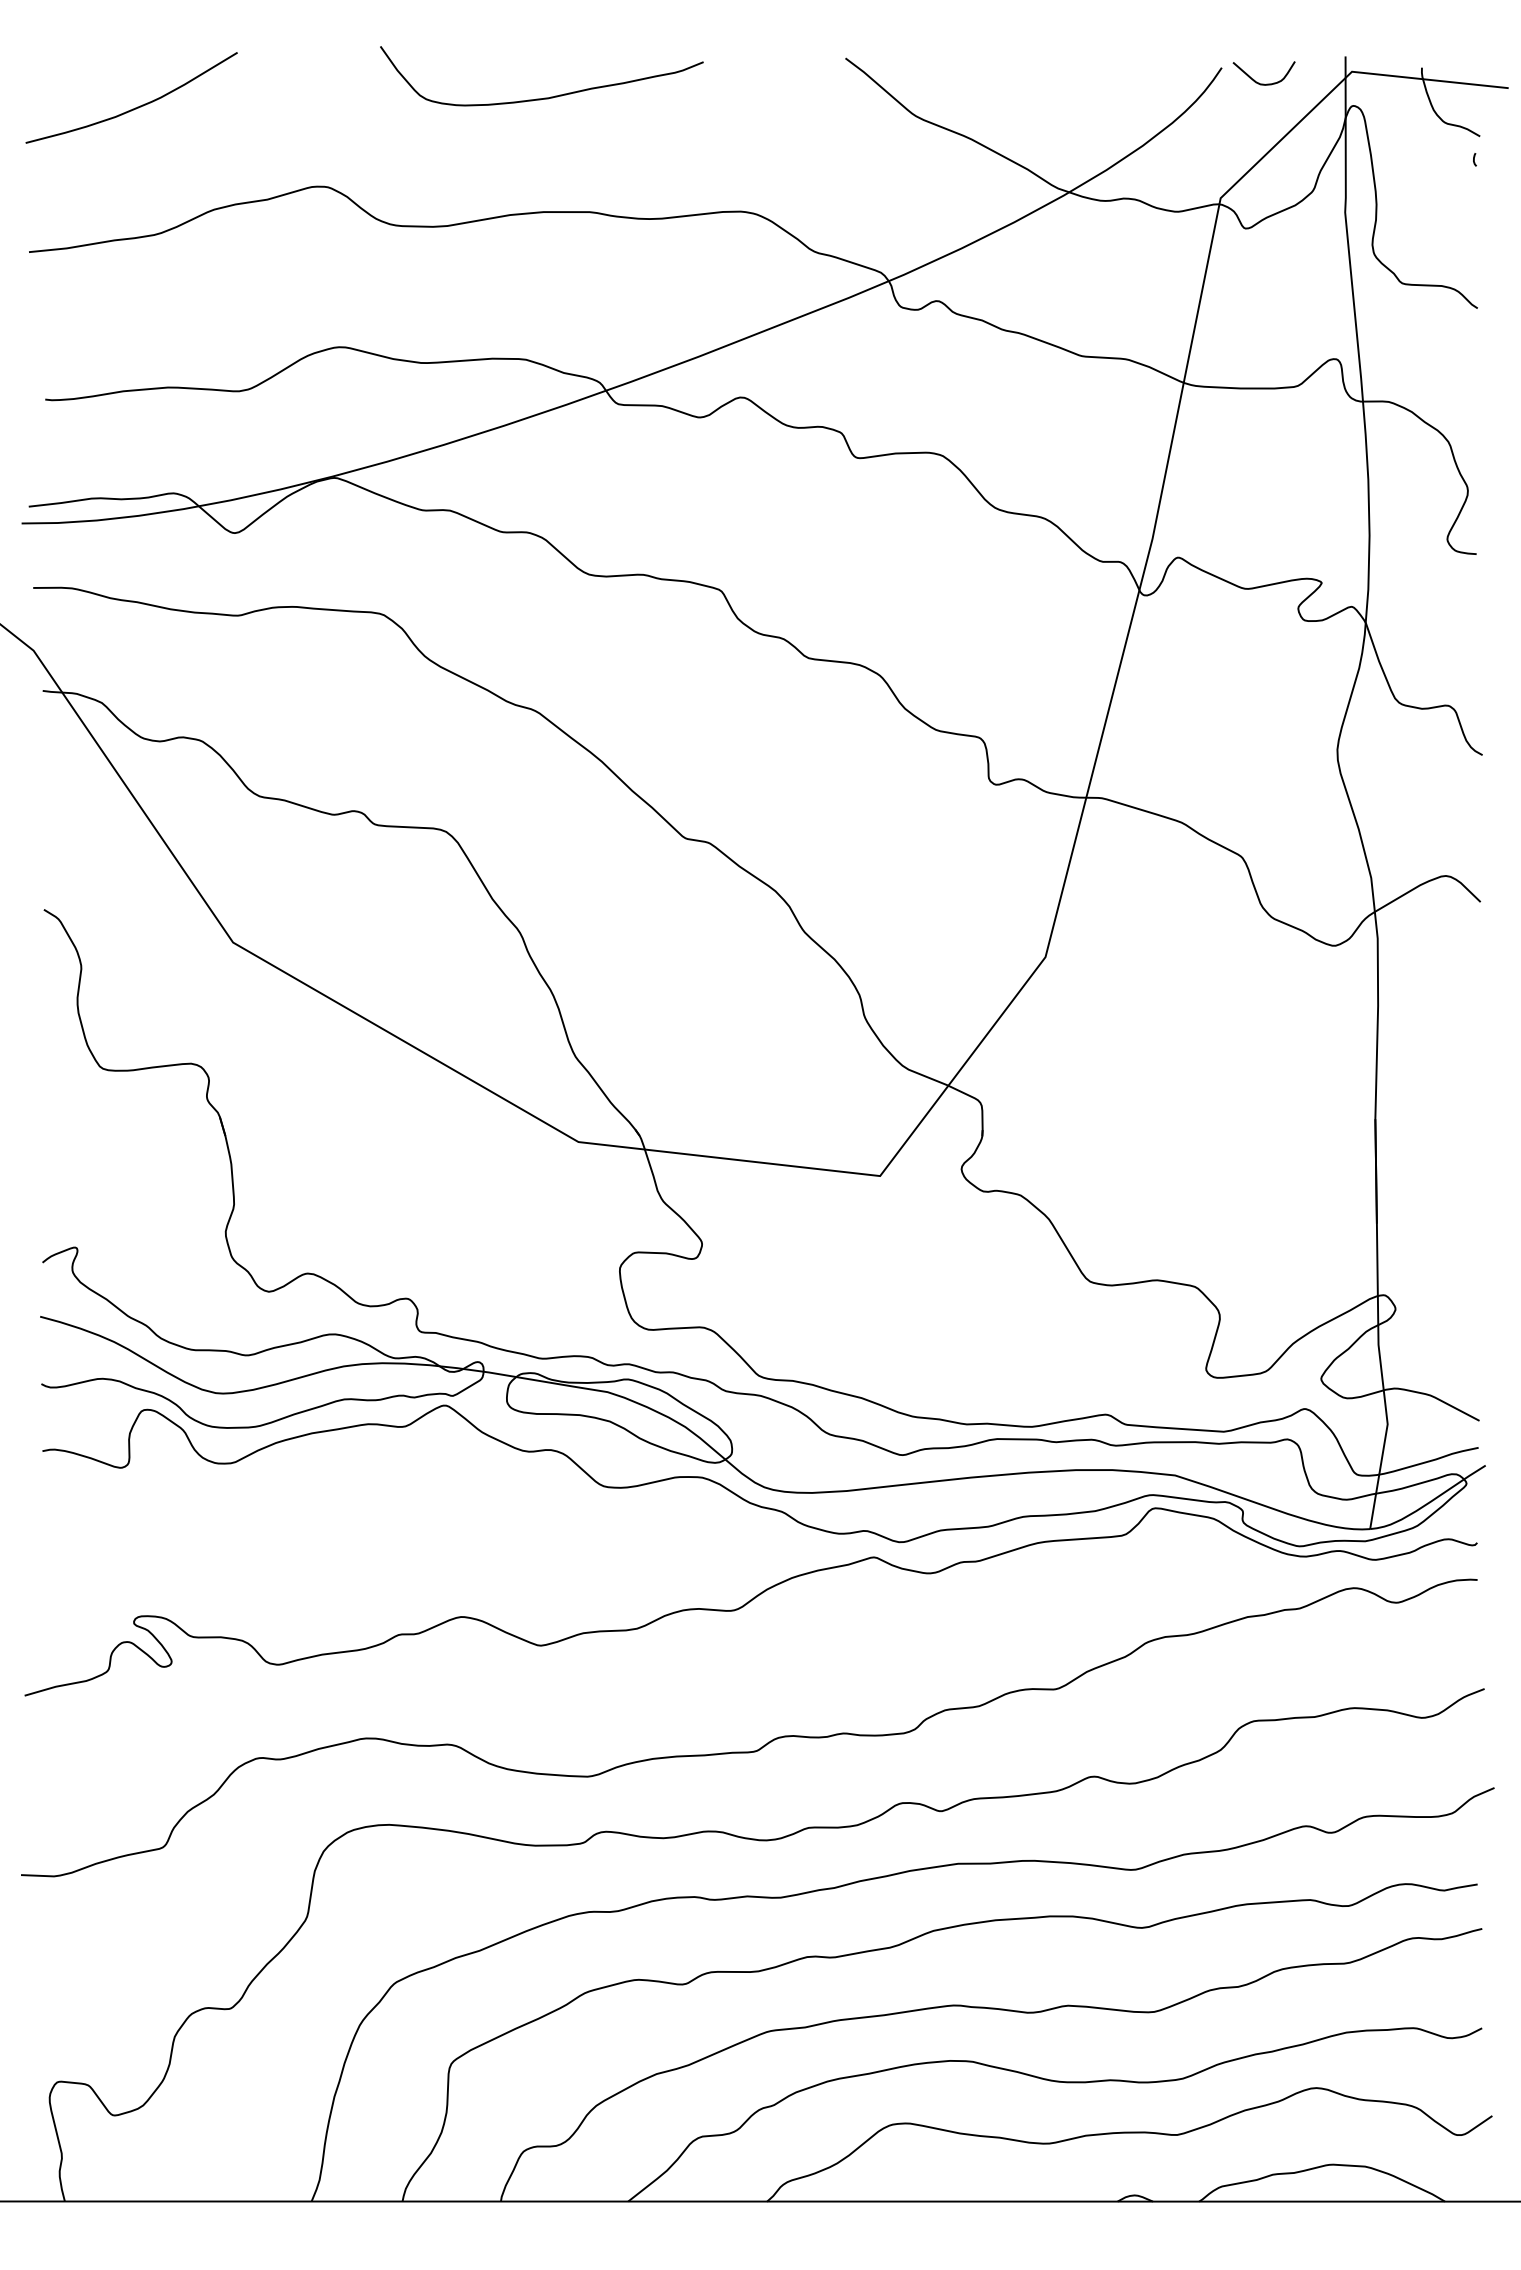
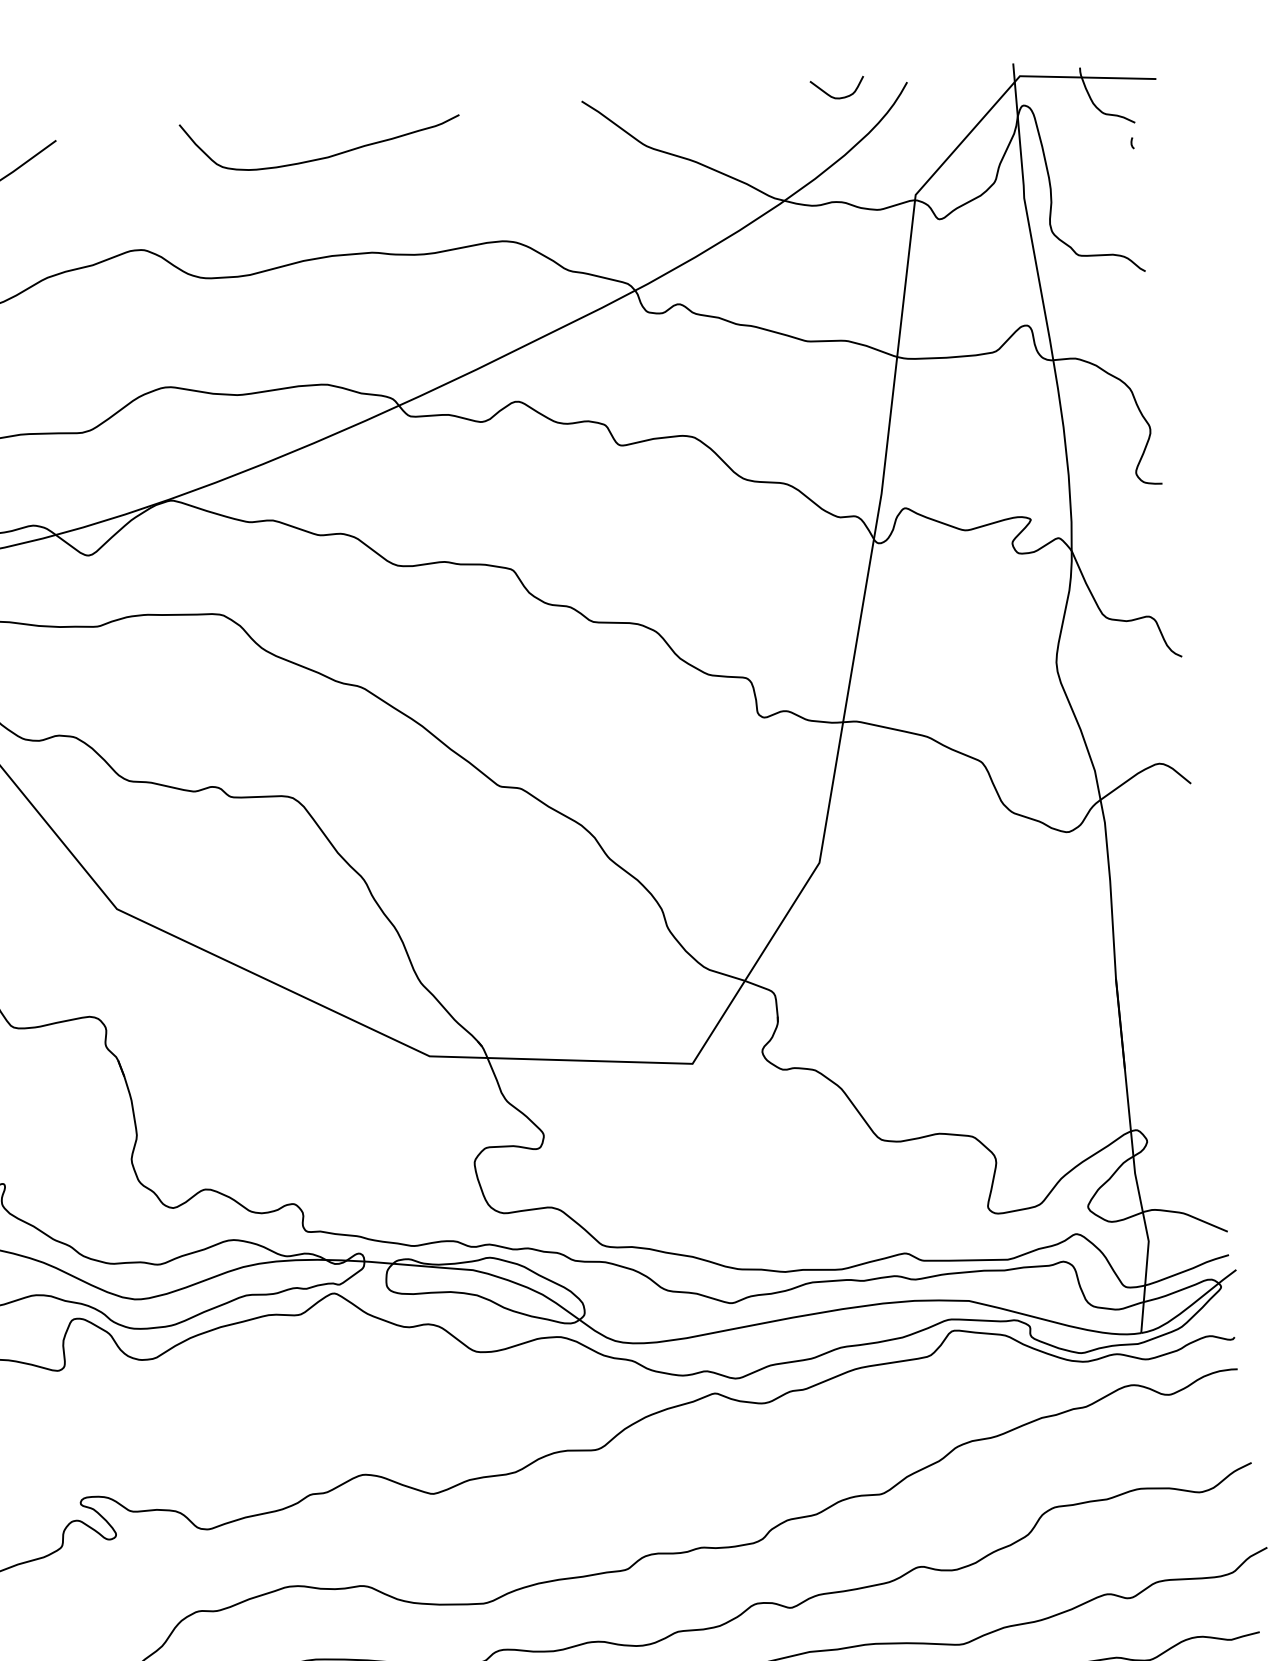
curve: (1259, 82) -> (834, 96), moved

